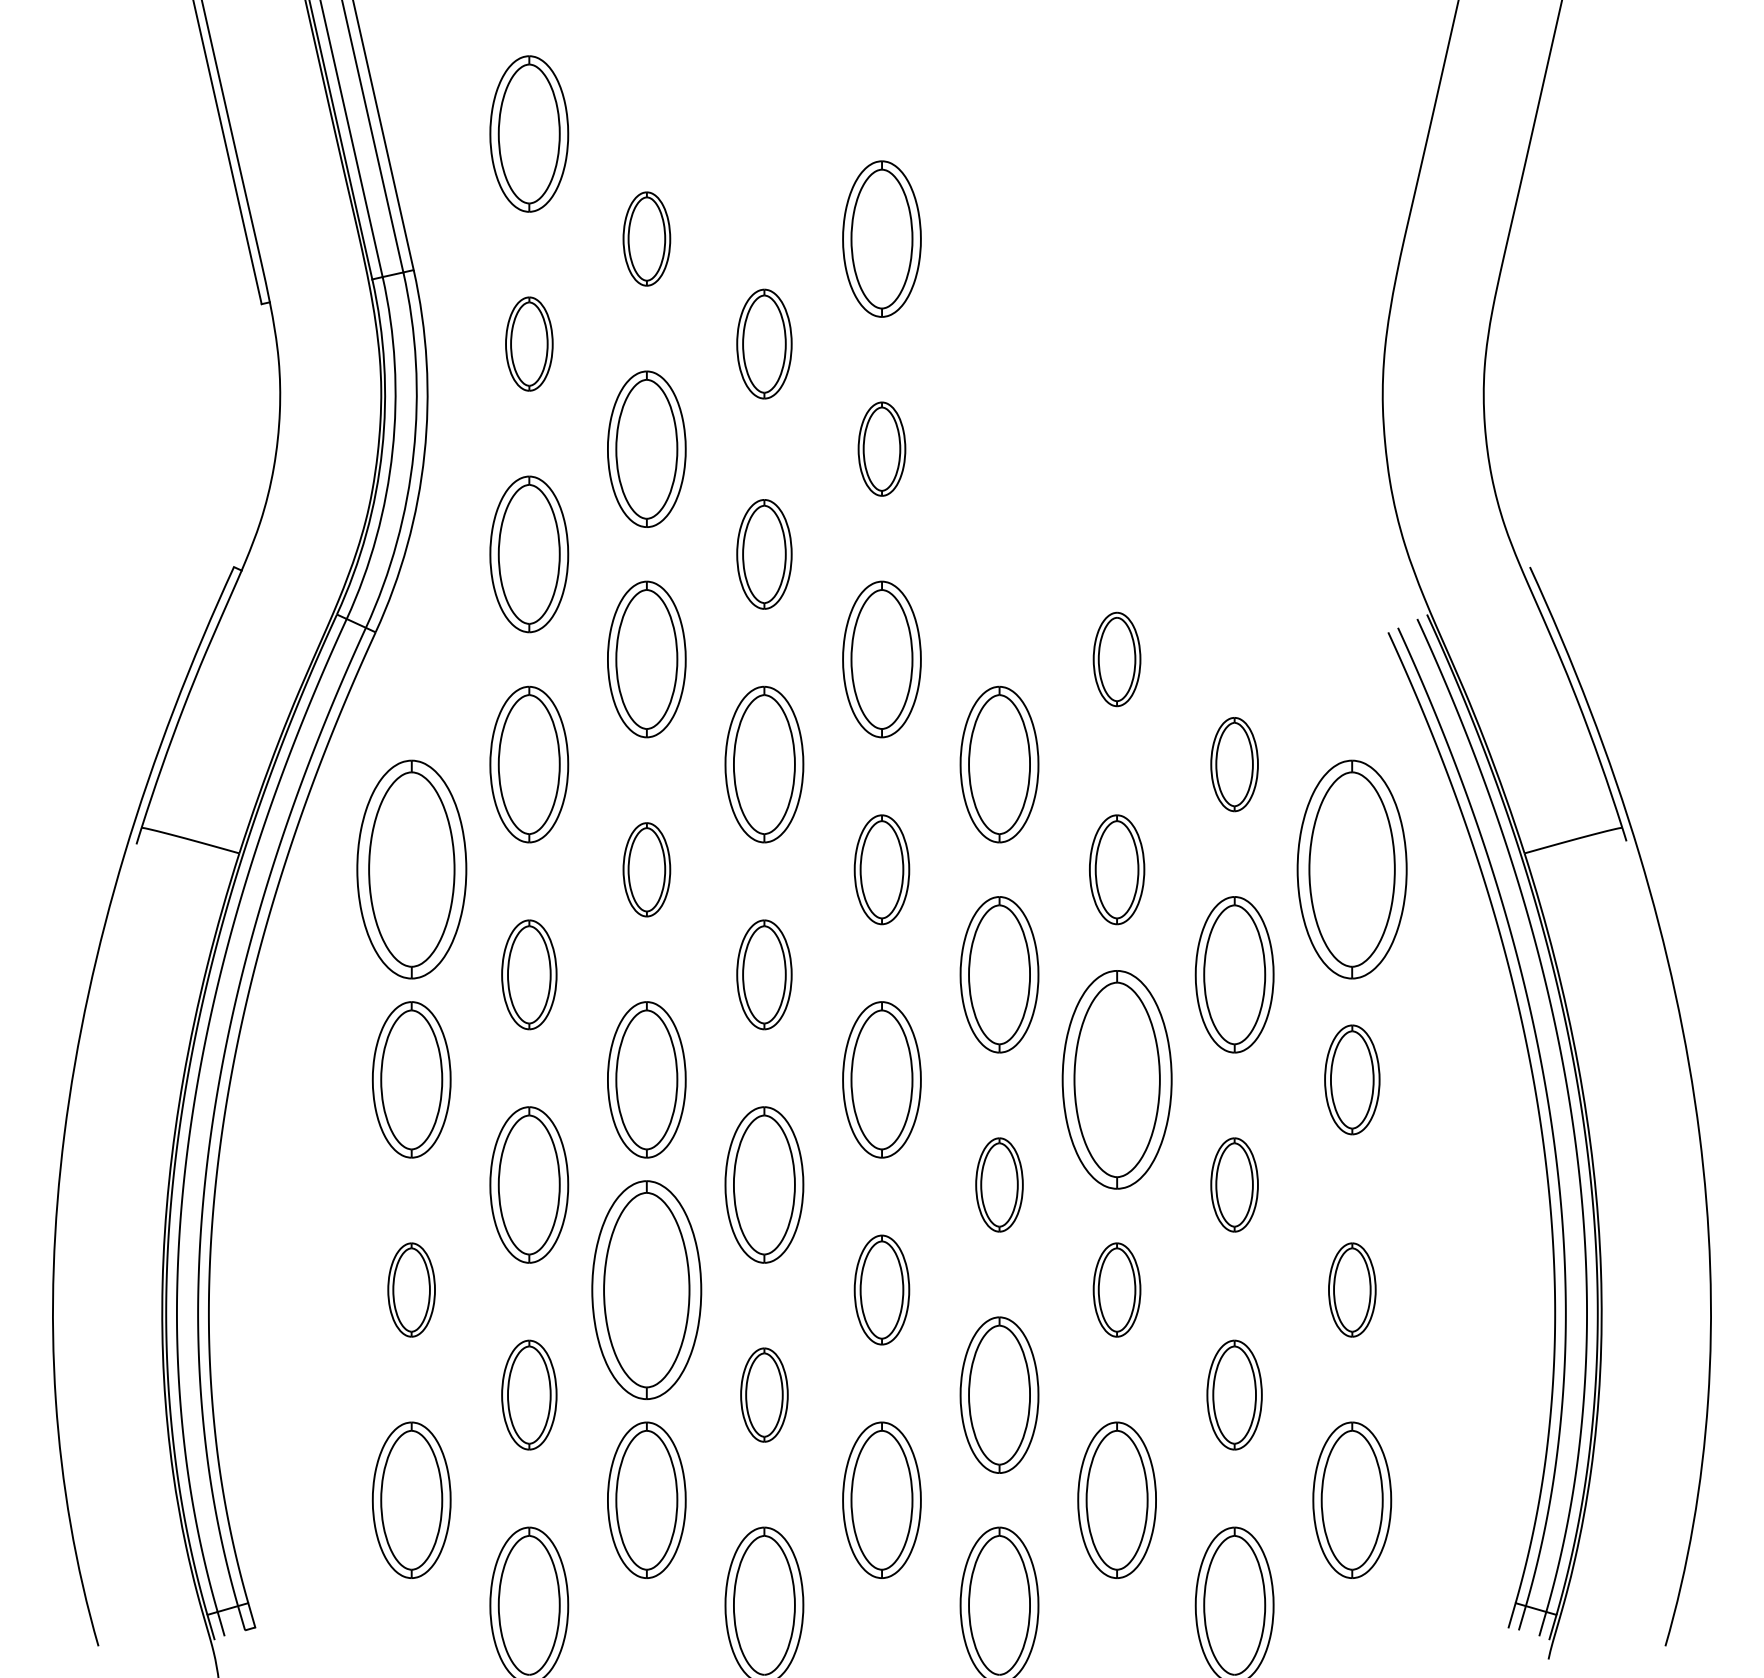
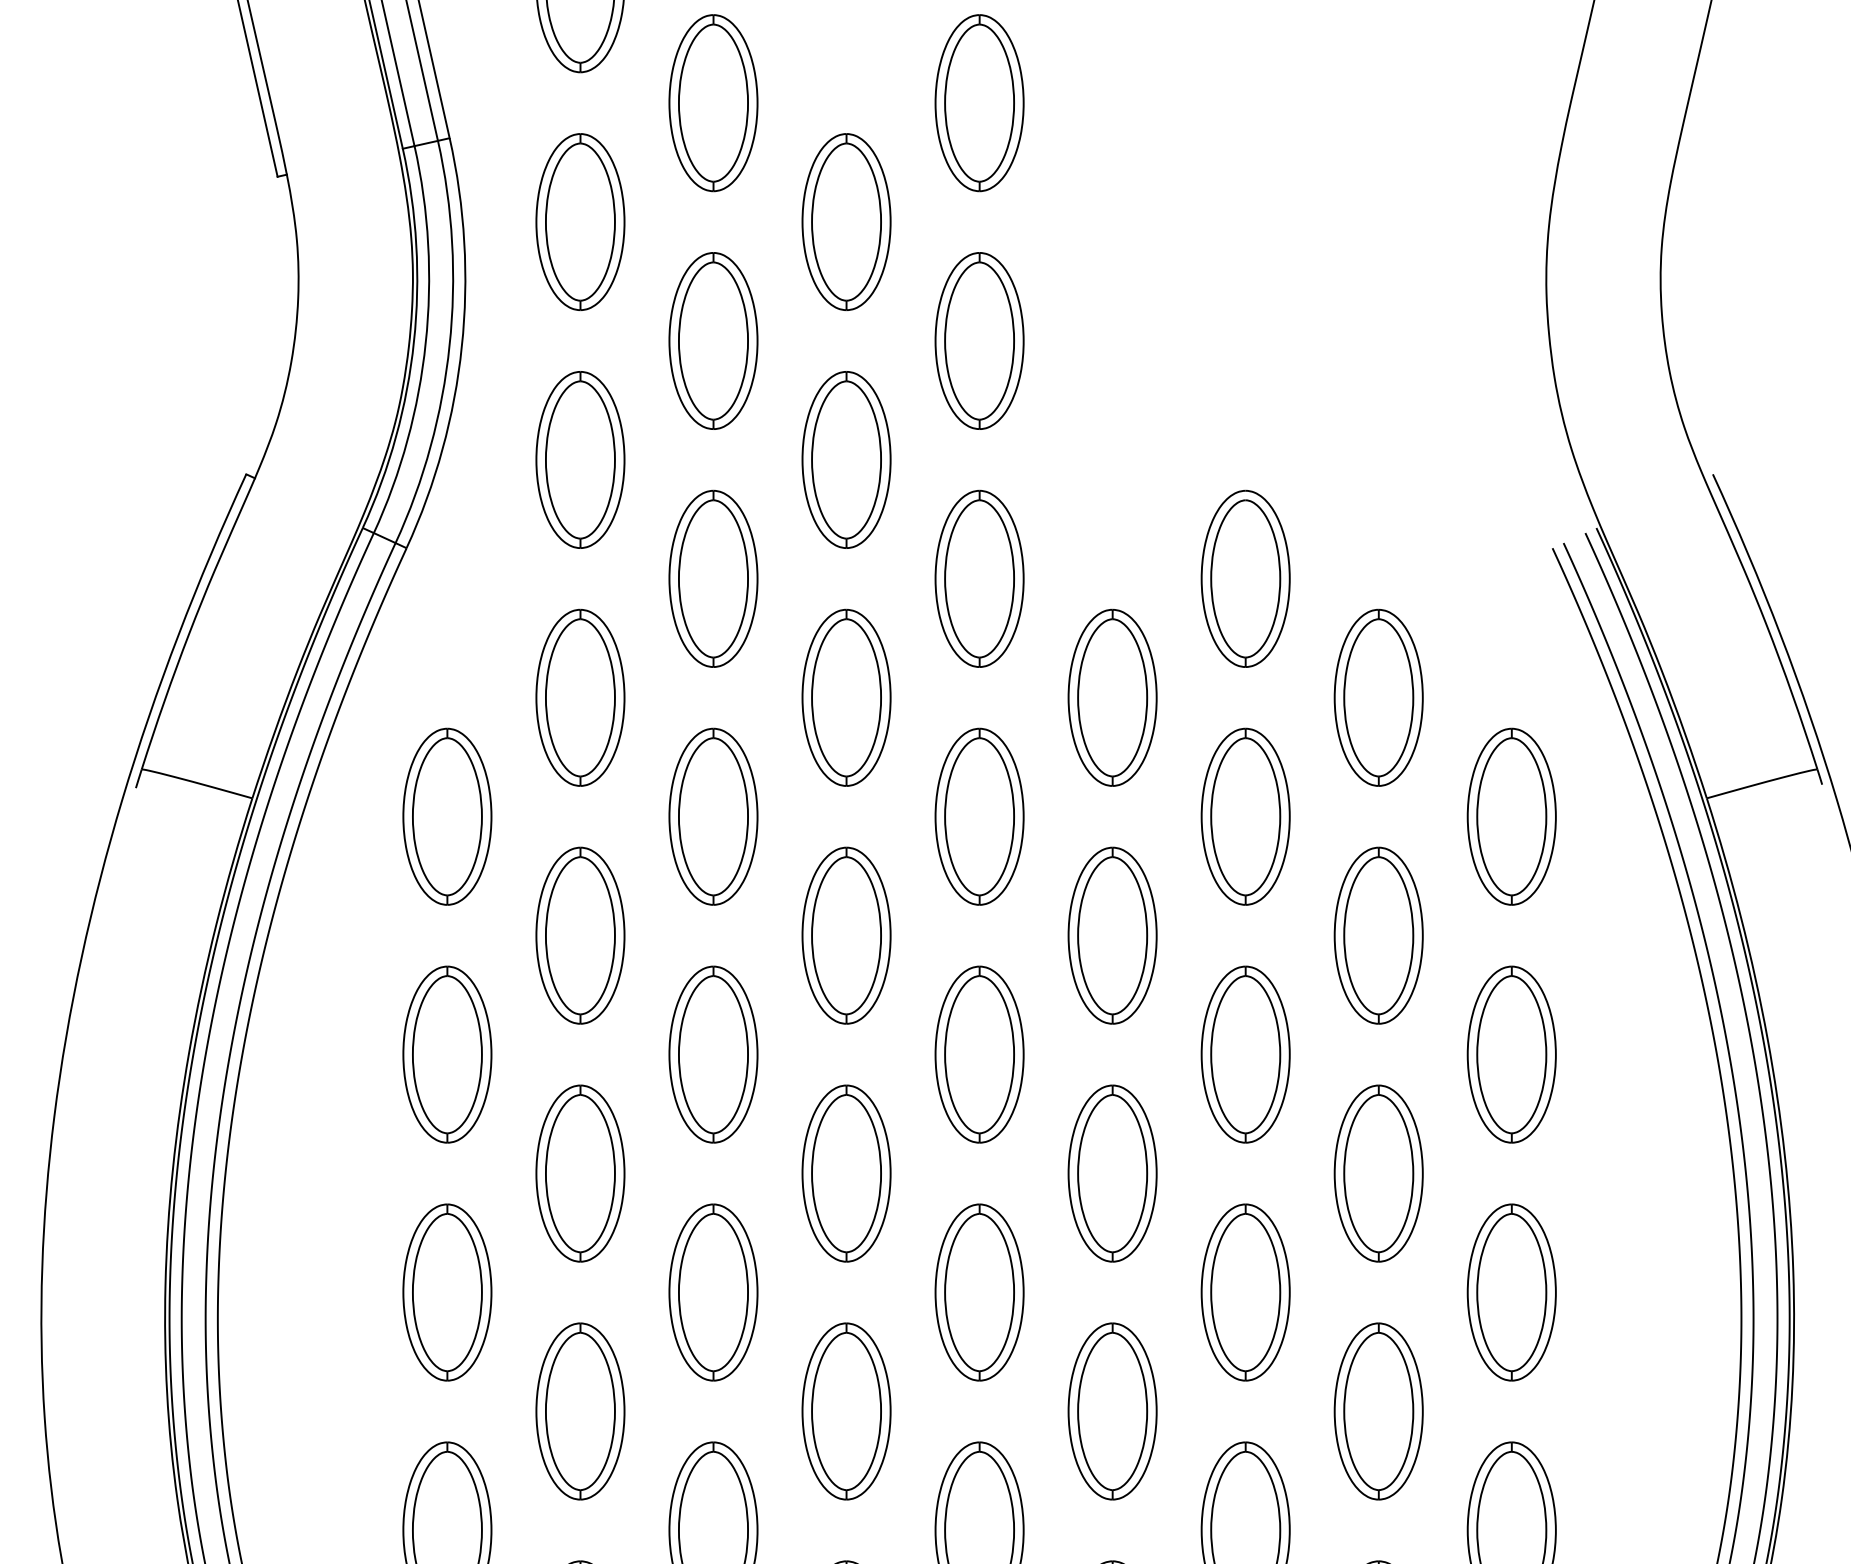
part: (646, 238) -> (713, 102), size x1.67
part: (529, 343) -> (580, 221), size x1.67
part: (764, 343) -> (846, 221), size x1.43
part: (881, 448) -> (979, 340), size x1.67
part: (764, 554) -> (846, 460), size x1.43
part: (1116, 659) -> (1245, 578), size x1.67
part: (1234, 764) -> (1378, 697), size x1.67
part: (411, 869) -> (447, 816), size x0.71
part: (646, 869) -> (713, 816), size x1.67
part: (881, 869) -> (979, 816), size x1.43
part: (1116, 869) -> (1245, 816), size x1.43
part: (1352, 869) -> (1512, 816), size x0.71
part: (529, 974) -> (580, 935), size x1.43
part: (764, 974) -> (846, 935), size x1.43
part: (1116, 1079) -> (1245, 1054), size x0.71
part: (1352, 1079) -> (1512, 1054), size x1.43
part: (999, 1184) -> (1112, 1173), size x1.67
part: (1234, 1184) -> (1378, 1173), size x1.67
part: (411, 1289) -> (447, 1291), size x1.67
part: (646, 1289) -> (713, 1291), size x0.71
part: (881, 1289) -> (979, 1291), size x1.43
part: (1116, 1289) -> (1245, 1291), size x1.67
part: (1352, 1289) -> (1512, 1291), size x1.67
part: (529, 1394) -> (580, 1410), size x1.43
part: (764, 1394) -> (846, 1410), size x1.67
part: (1234, 1394) -> (1378, 1410), size x1.43

